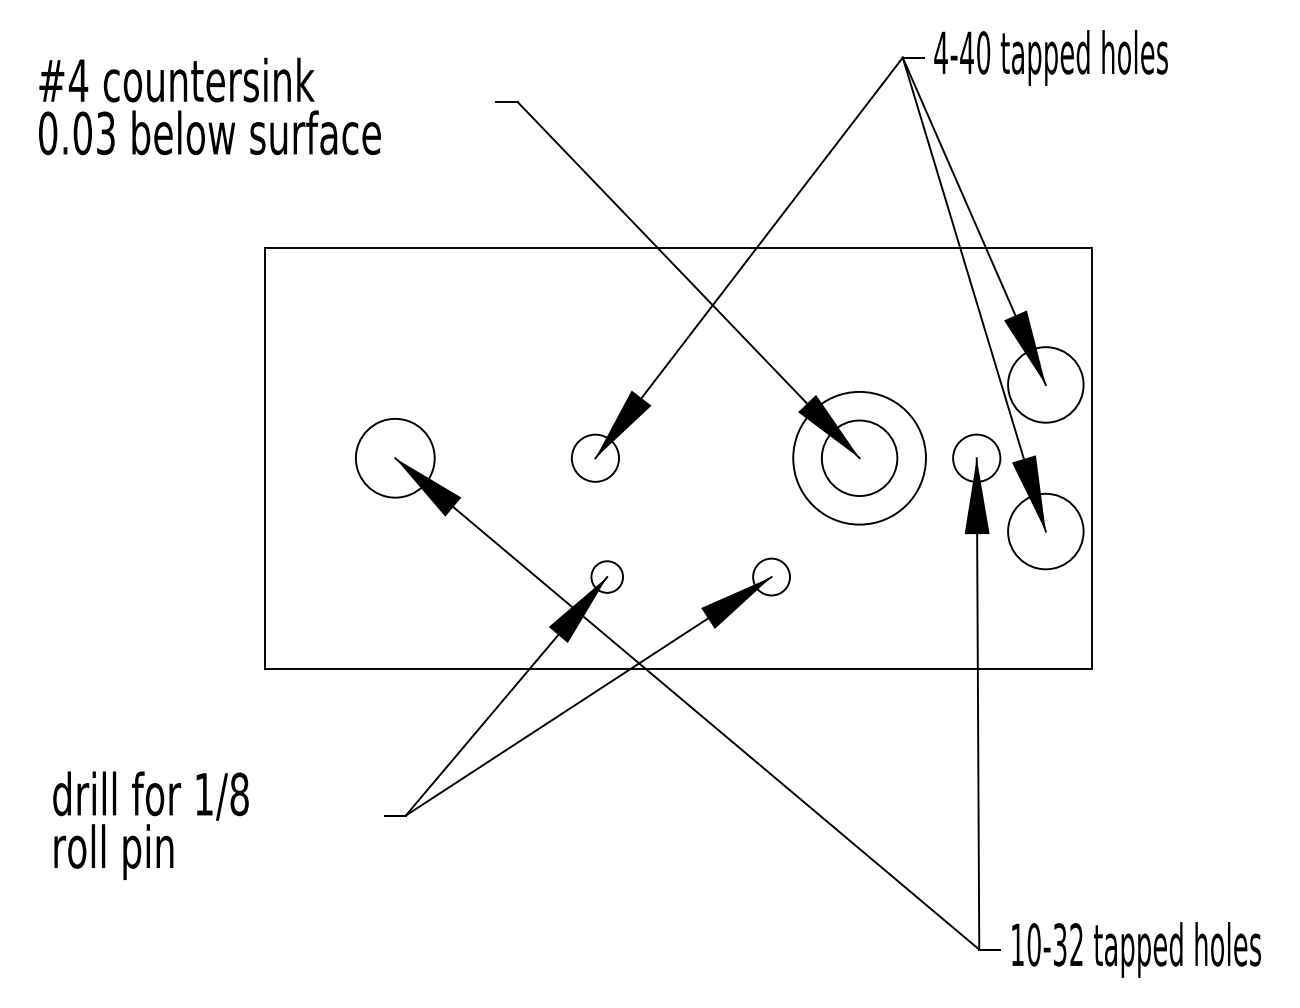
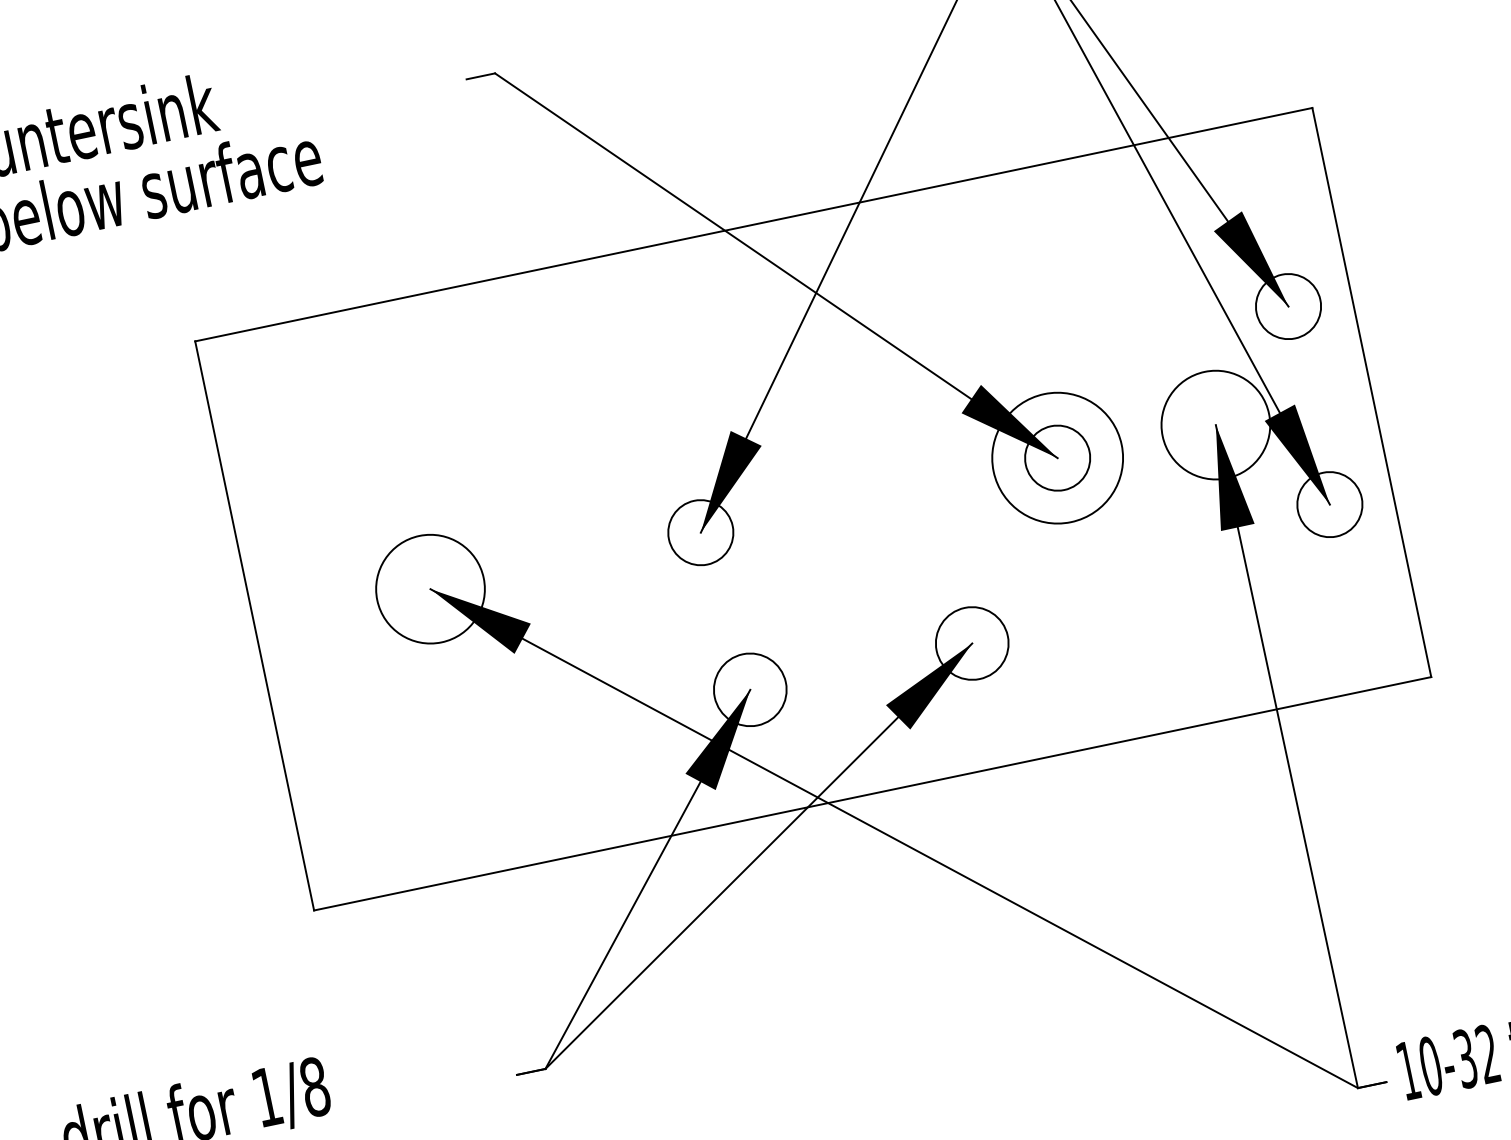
circle: (1045, 384) -> (1287, 306), size x0.62
circle: (859, 457) -> (1057, 457), size x0.62
circle: (859, 457) -> (1057, 457), size x0.71
circle: (976, 457) -> (1215, 424), size x1.67
circle: (1045, 531) -> (1329, 504), size x0.62
circle: (606, 576) -> (749, 689), size x1.67
circle: (771, 576) -> (972, 642), size x1.43

